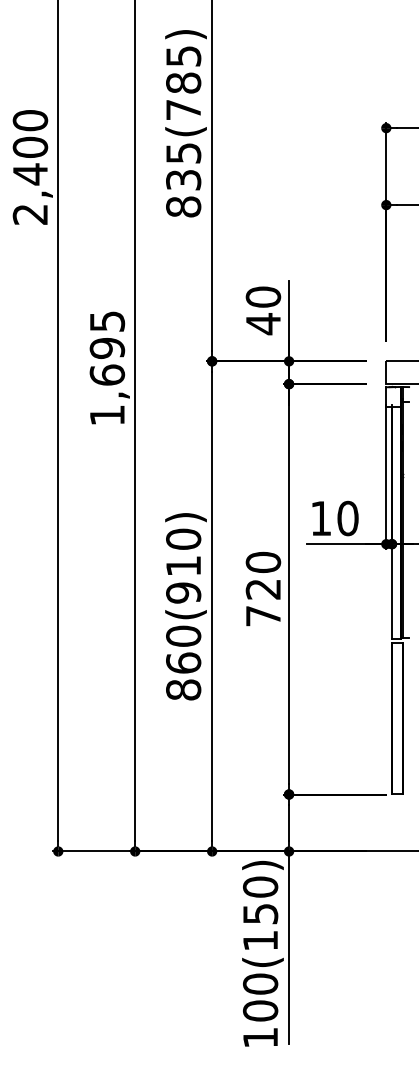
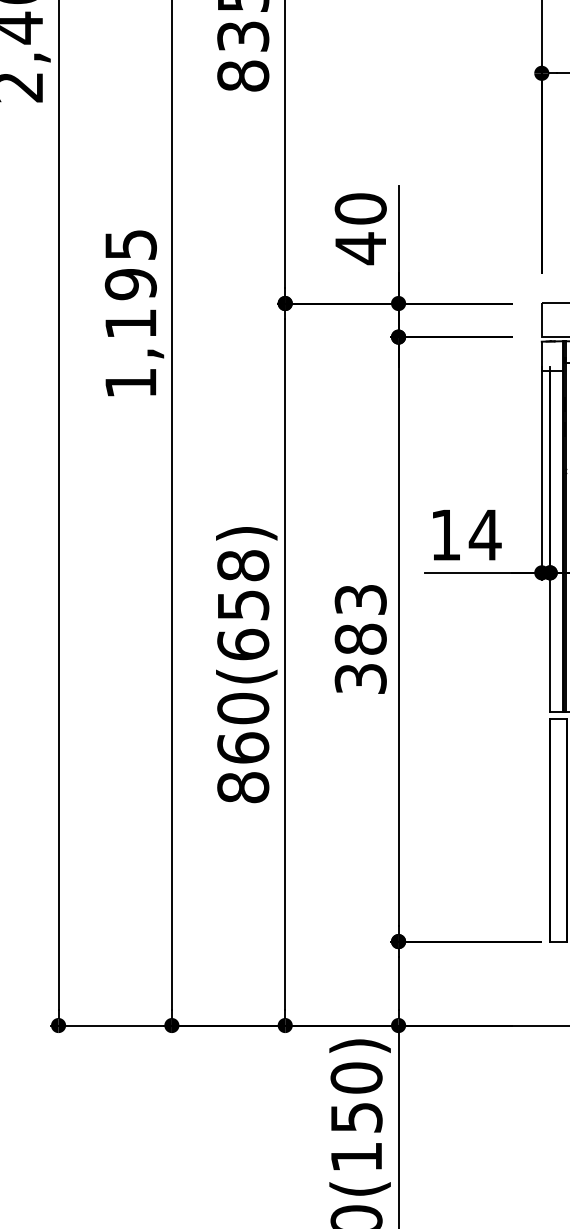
text: (107, 374) -> (131, 322), 1,695 -> 1,195
text: (347, 518) -> (484, 535), 10 -> 14
text: (183, 565) -> (243, 604), 860(910) -> 860(658)
text: (263, 588) -> (360, 638), 720 -> 383

